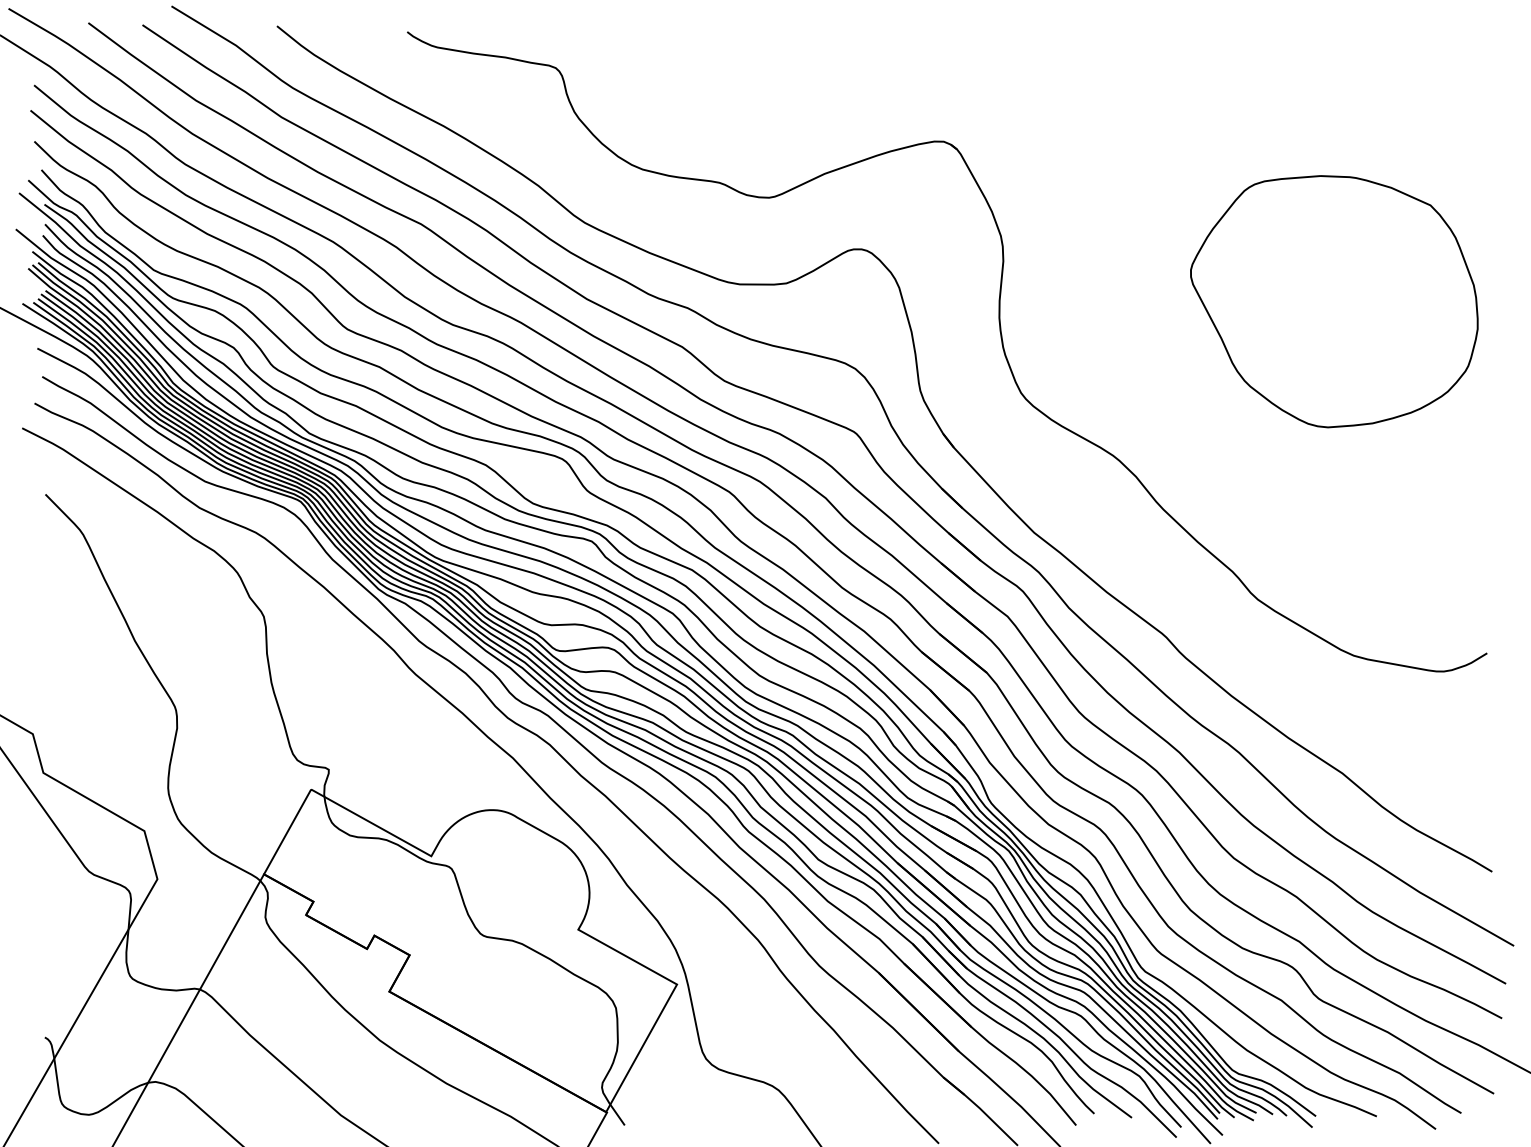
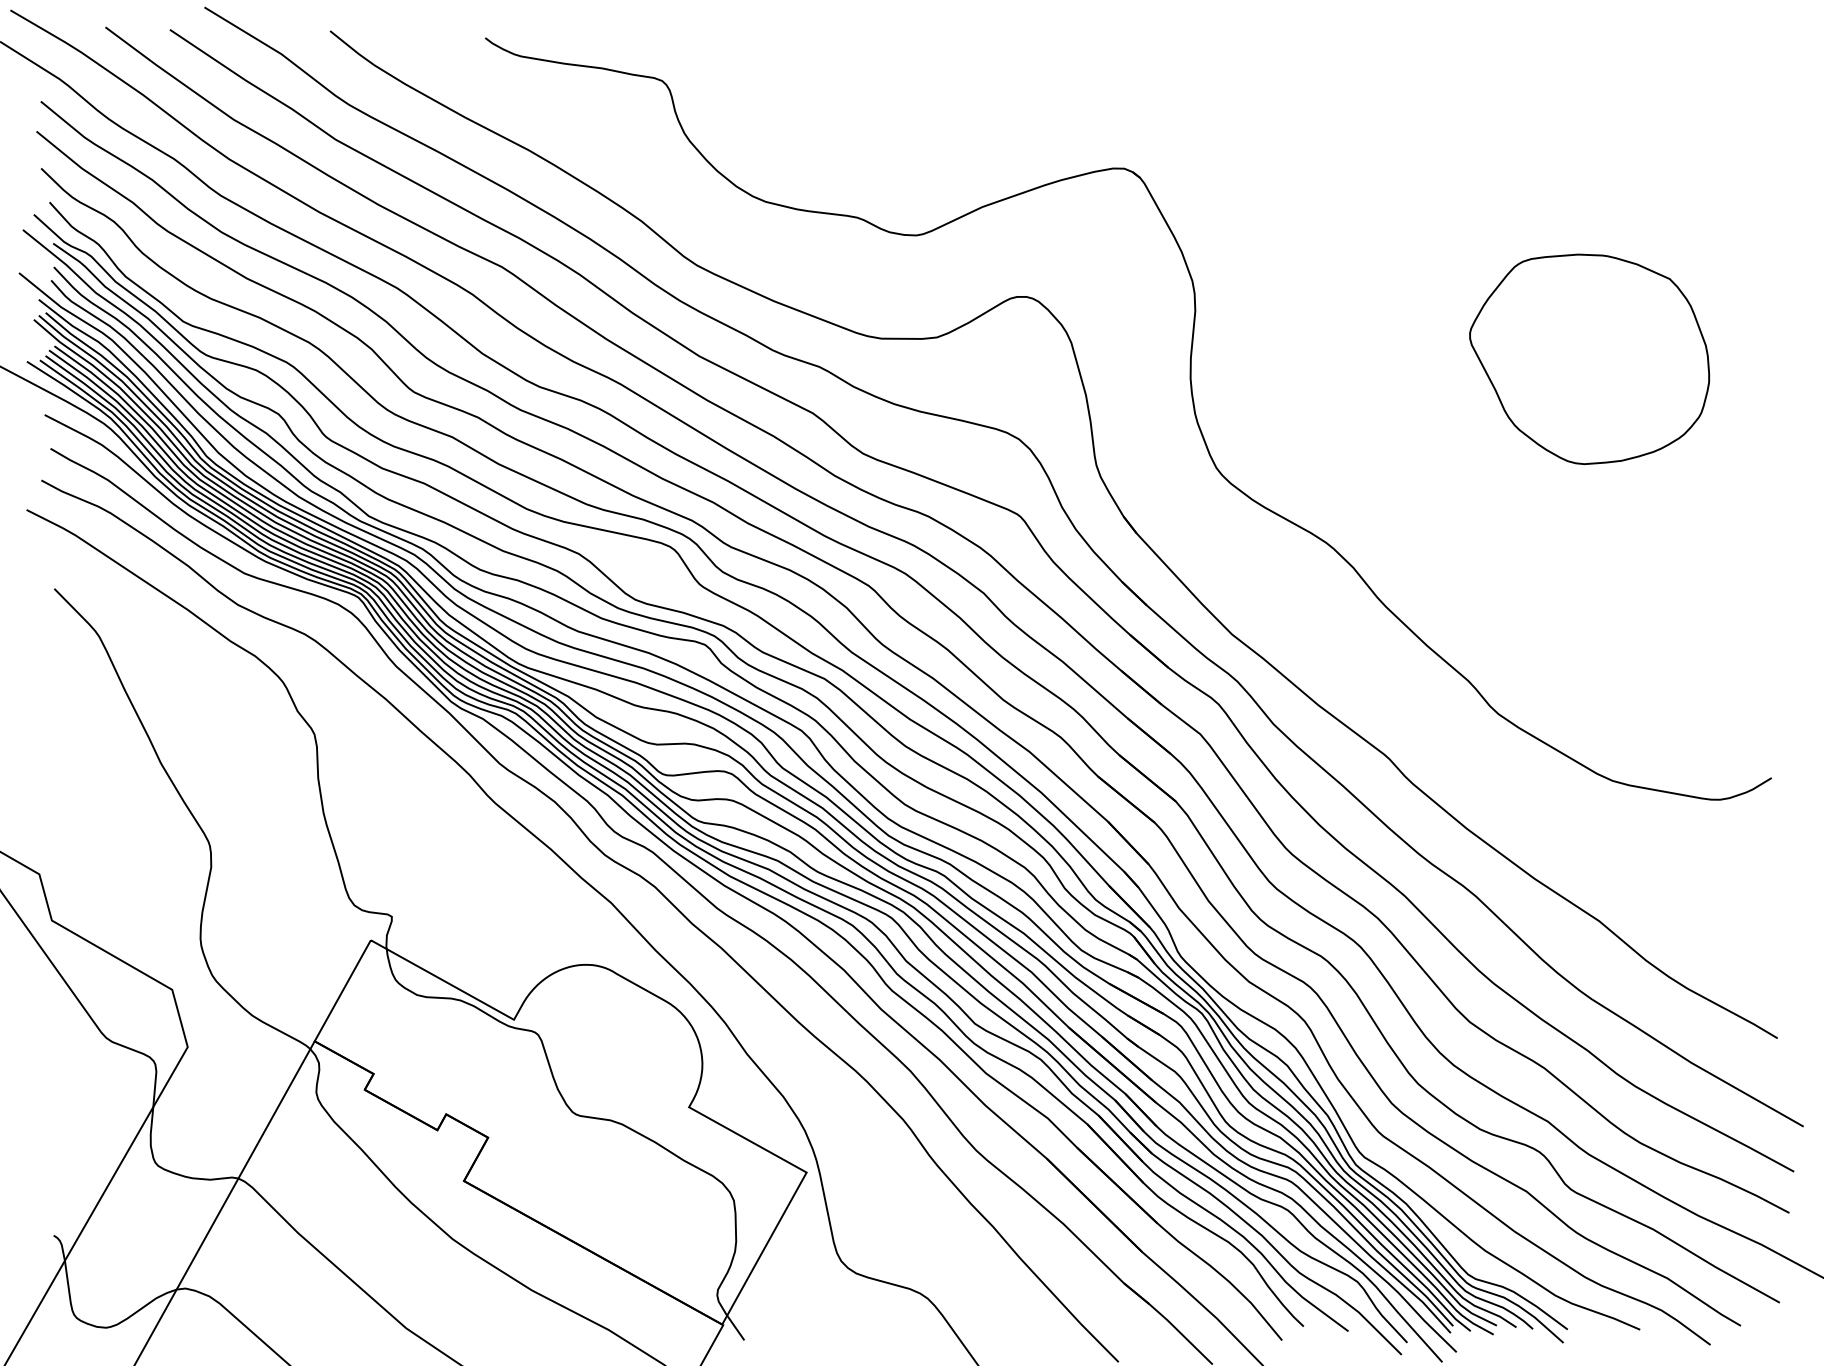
part: (1334, 301) -> (1589, 359), size x0.7

